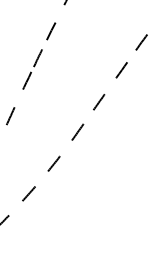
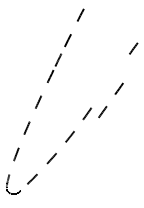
curve: (105, 94) -> (107, 106), moved

